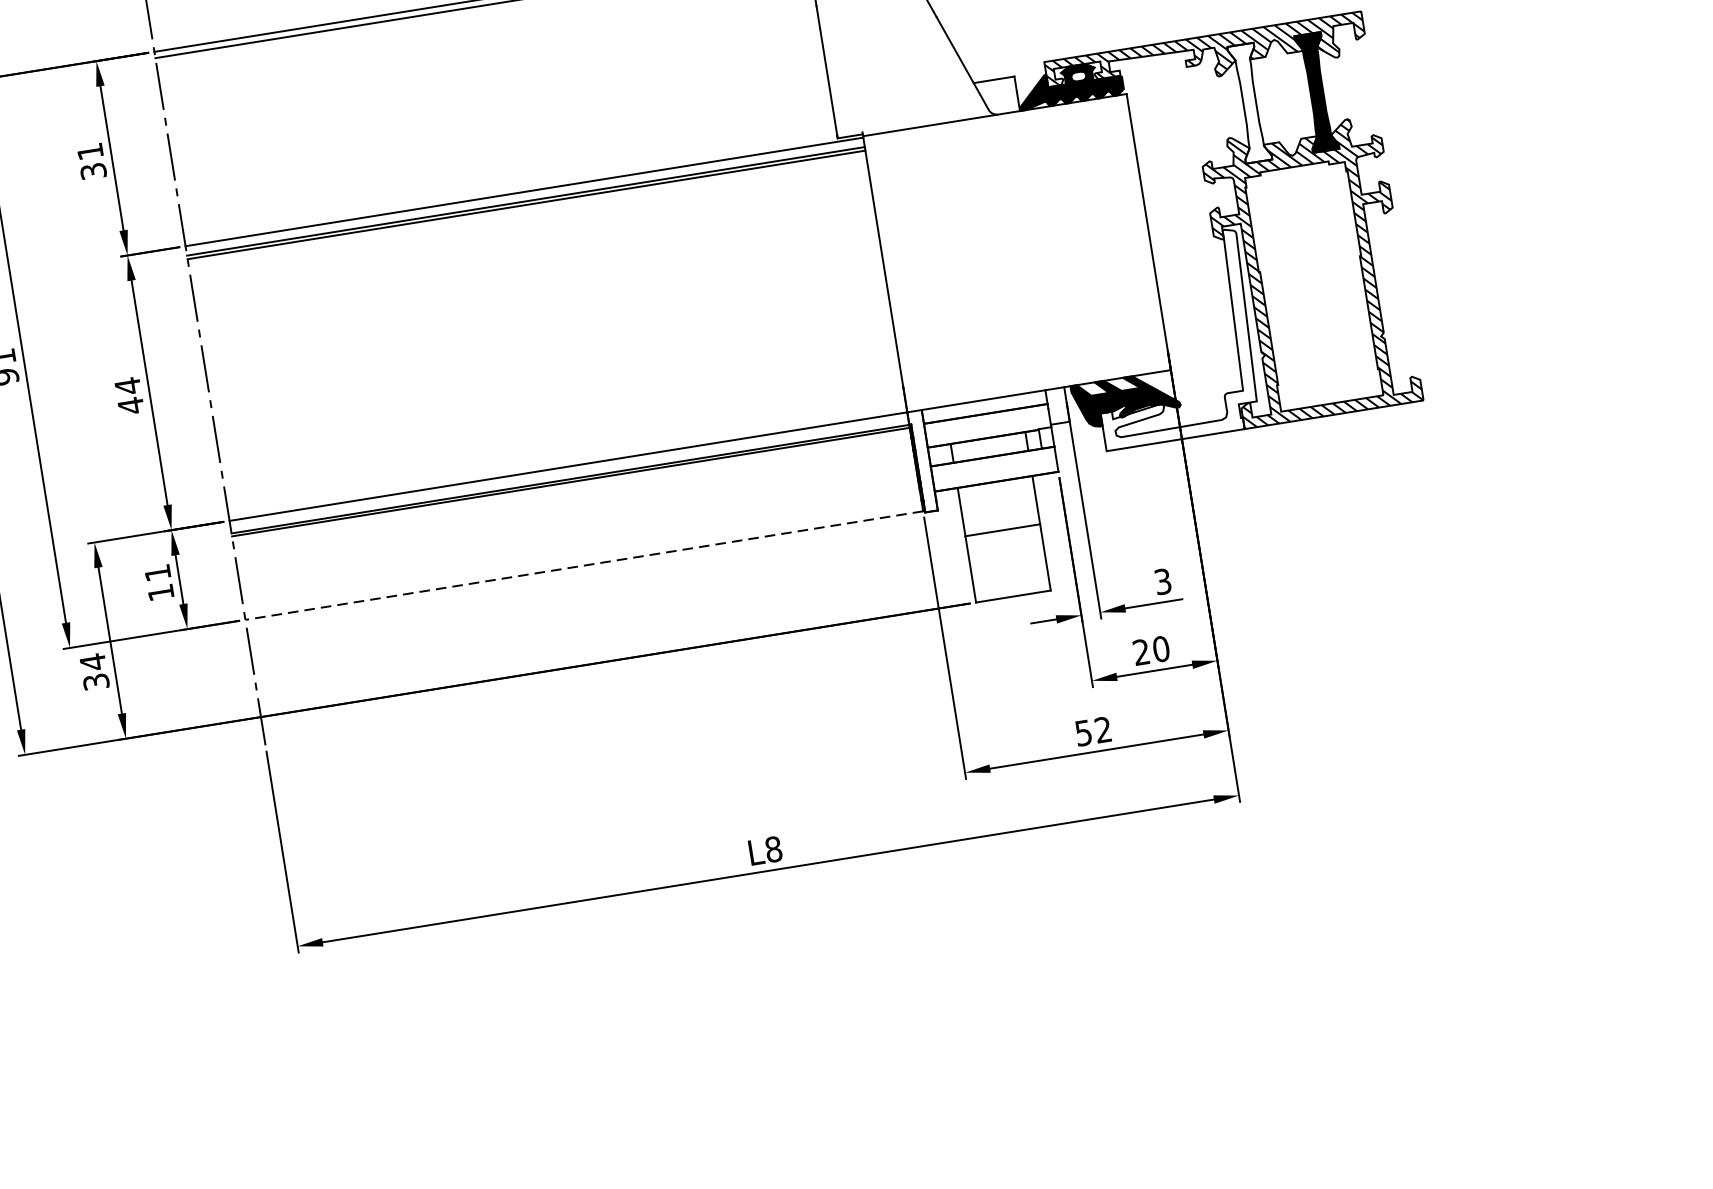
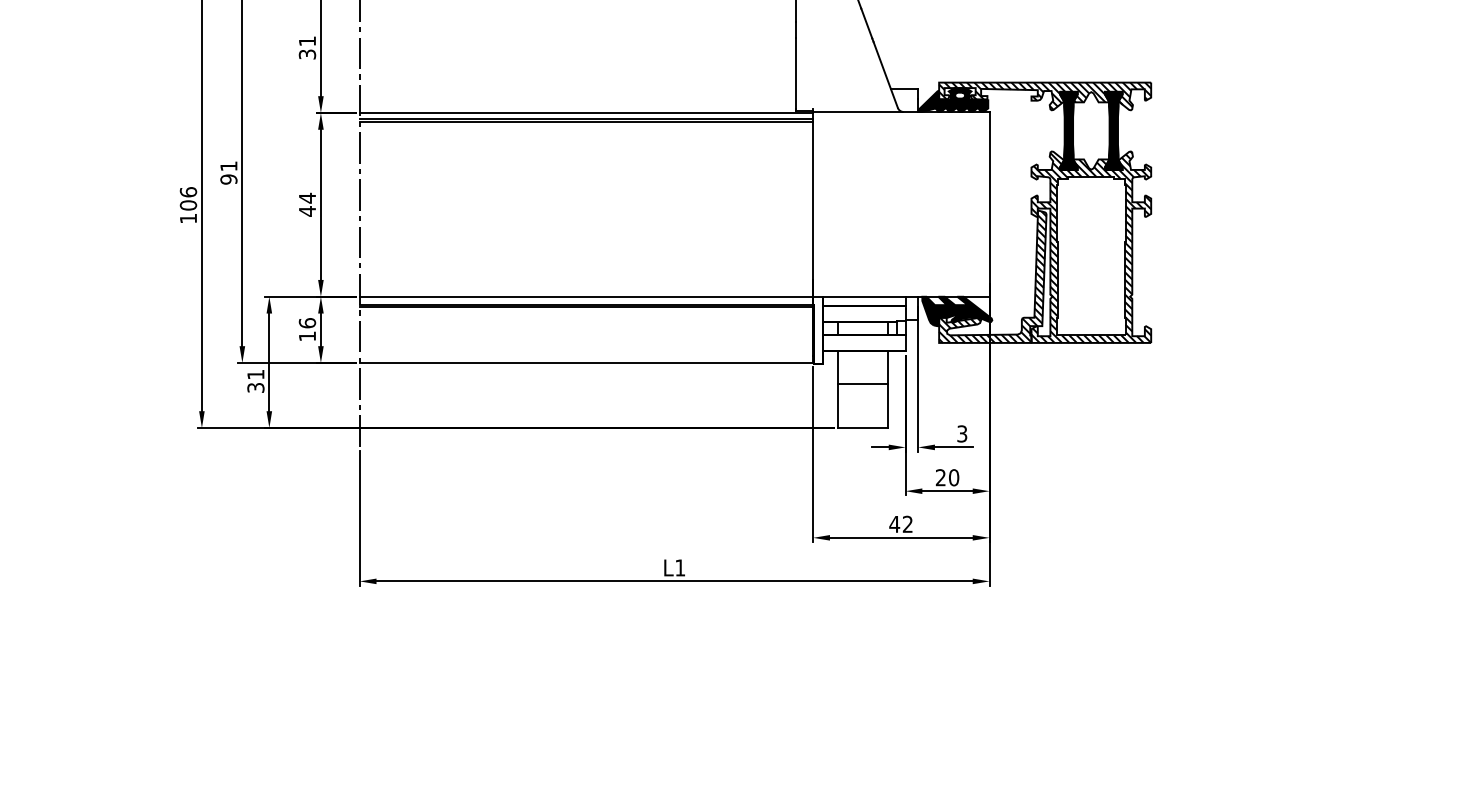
fill: (1249, 102) -> (1068, 130), added
hatch: (1170, 339) -> (992, 276), added
line: (584, 564) -> (586, 362), dashed -> solid
text: (157, 573) -> (307, 323), 11 -> 16
text: (92, 662) -> (255, 374), 34 -> 31
text: (1083, 733) -> (894, 524), 52 -> 42
text: (773, 848) -> (680, 567), L8 -> L1

